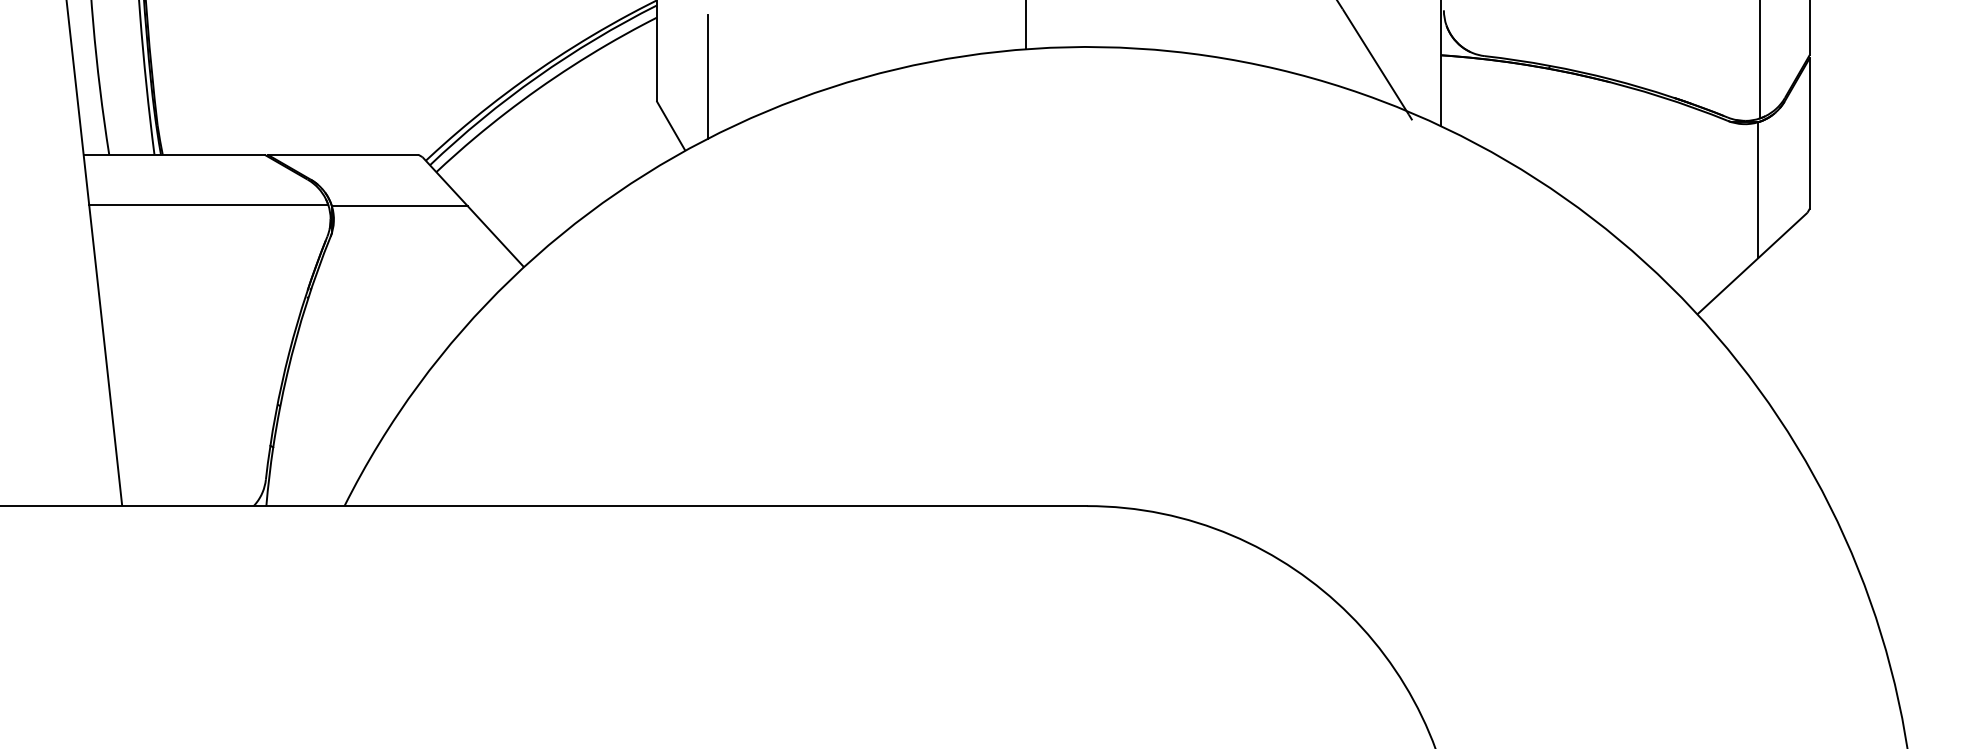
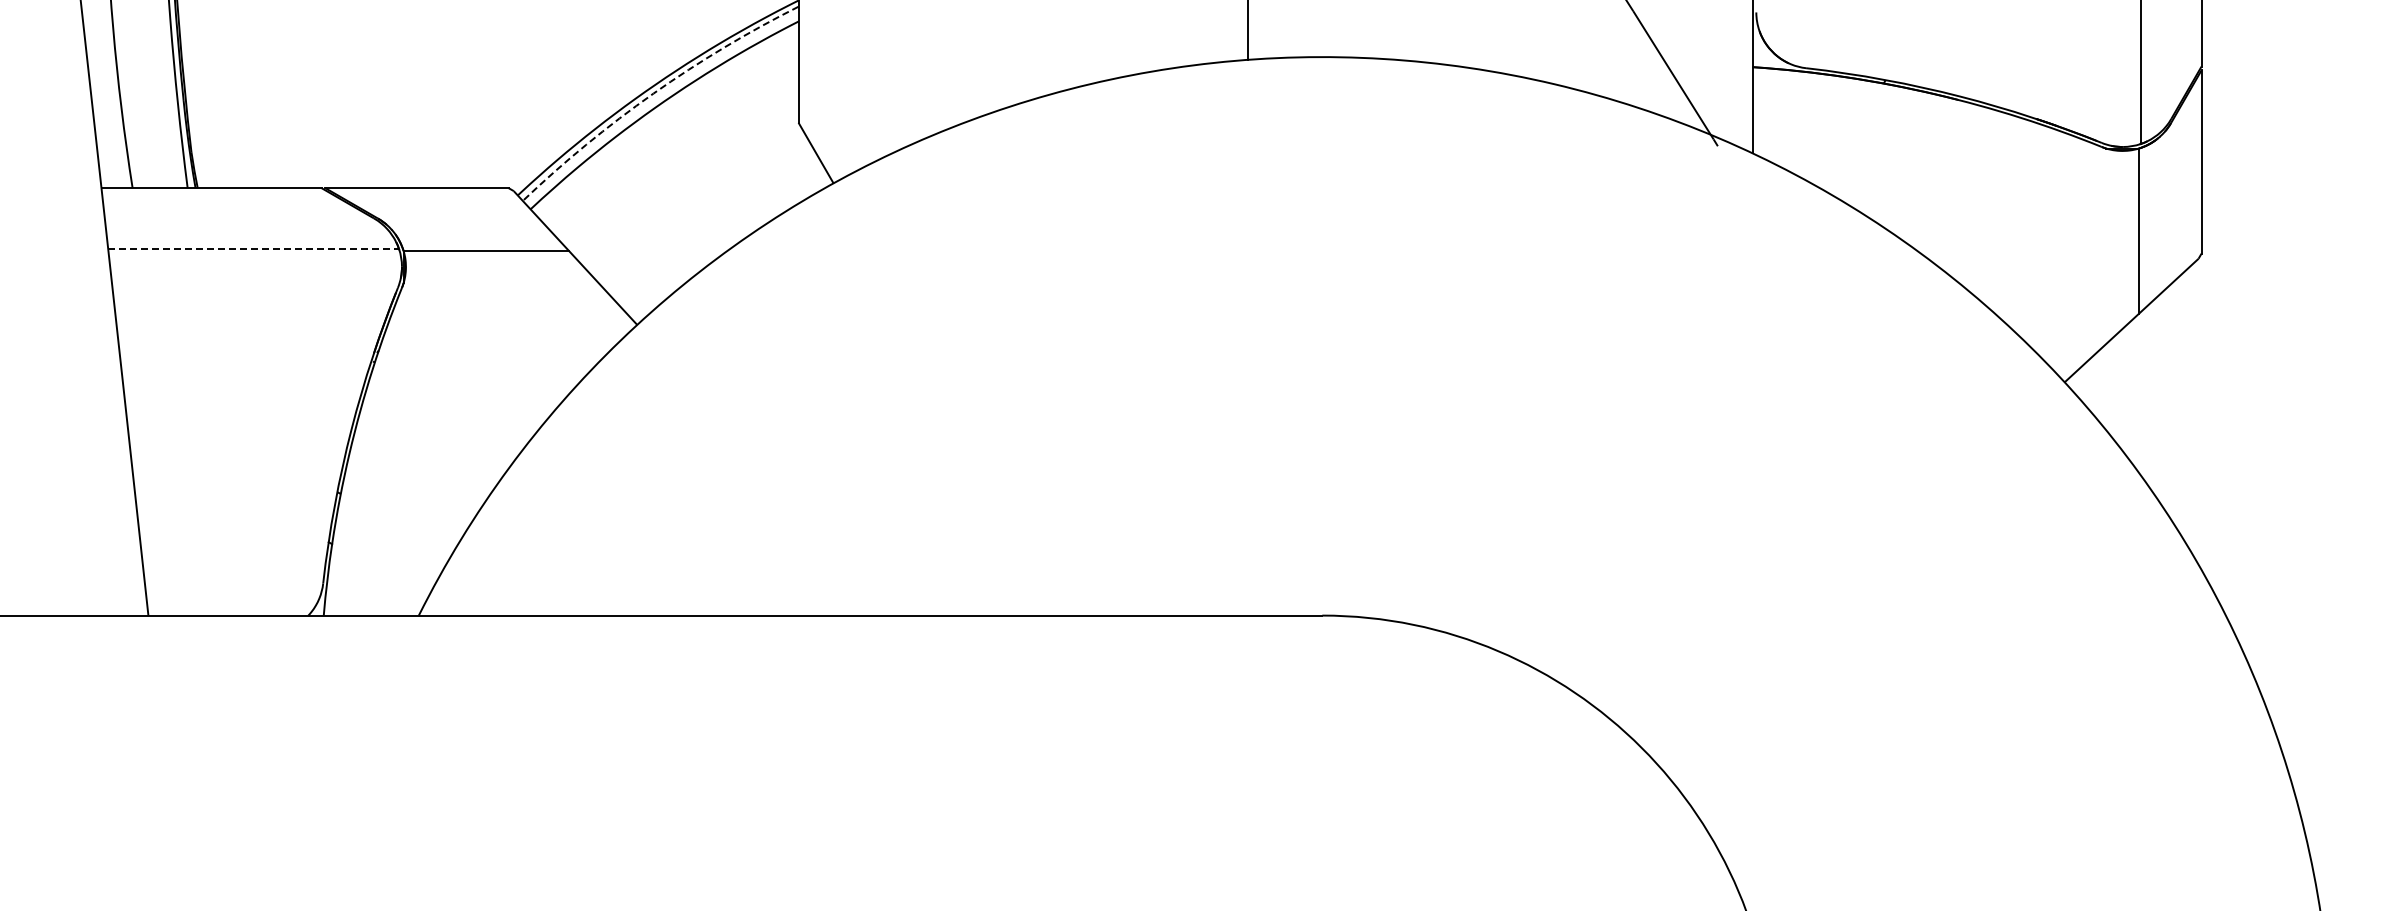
arc: (537, 76) -> (653, 93), solid -> dashed
line: (708, 76) -> (861, 92), removed
line: (209, 204) -> (254, 248), solid -> dashed

